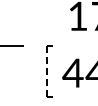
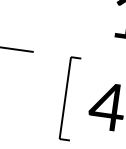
line: (46, 72) -> (64, 99), dashed -> solid

